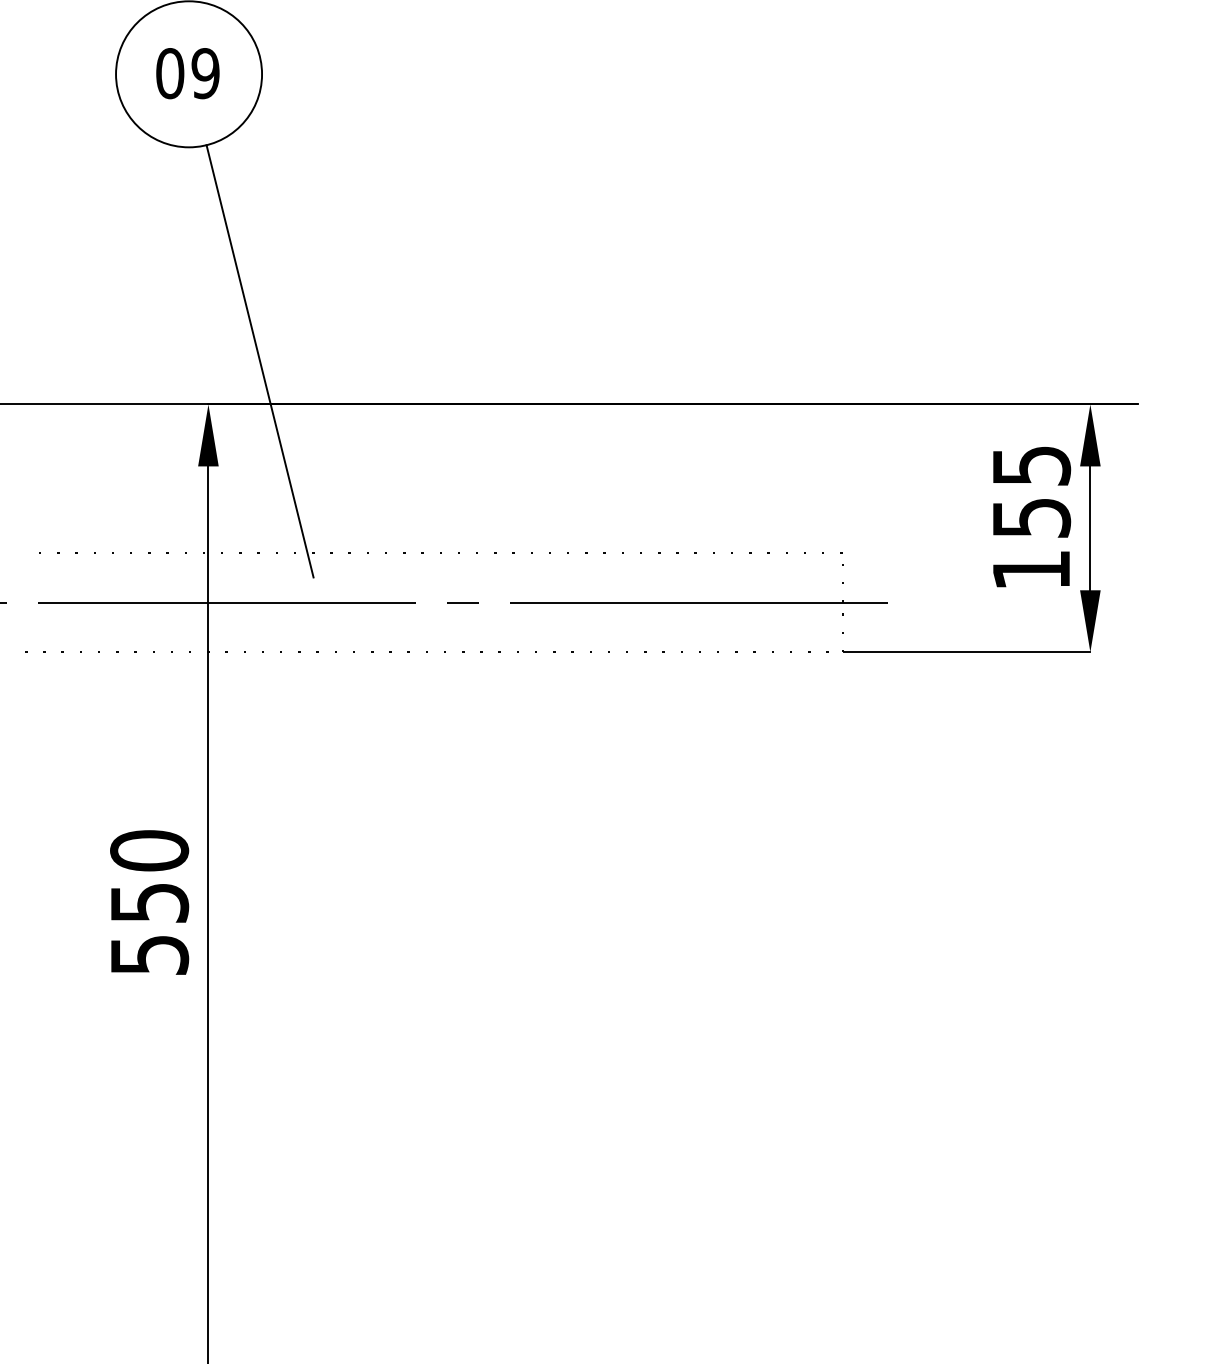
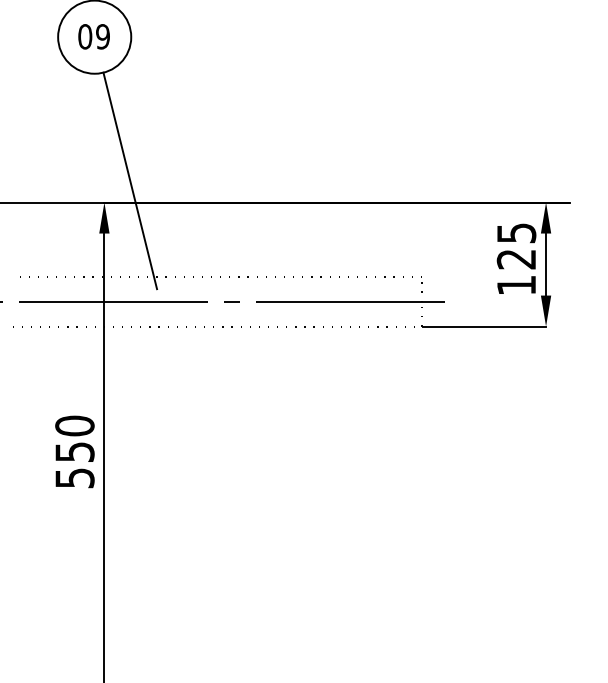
text: (1031, 518) -> (516, 259), 155 -> 125

